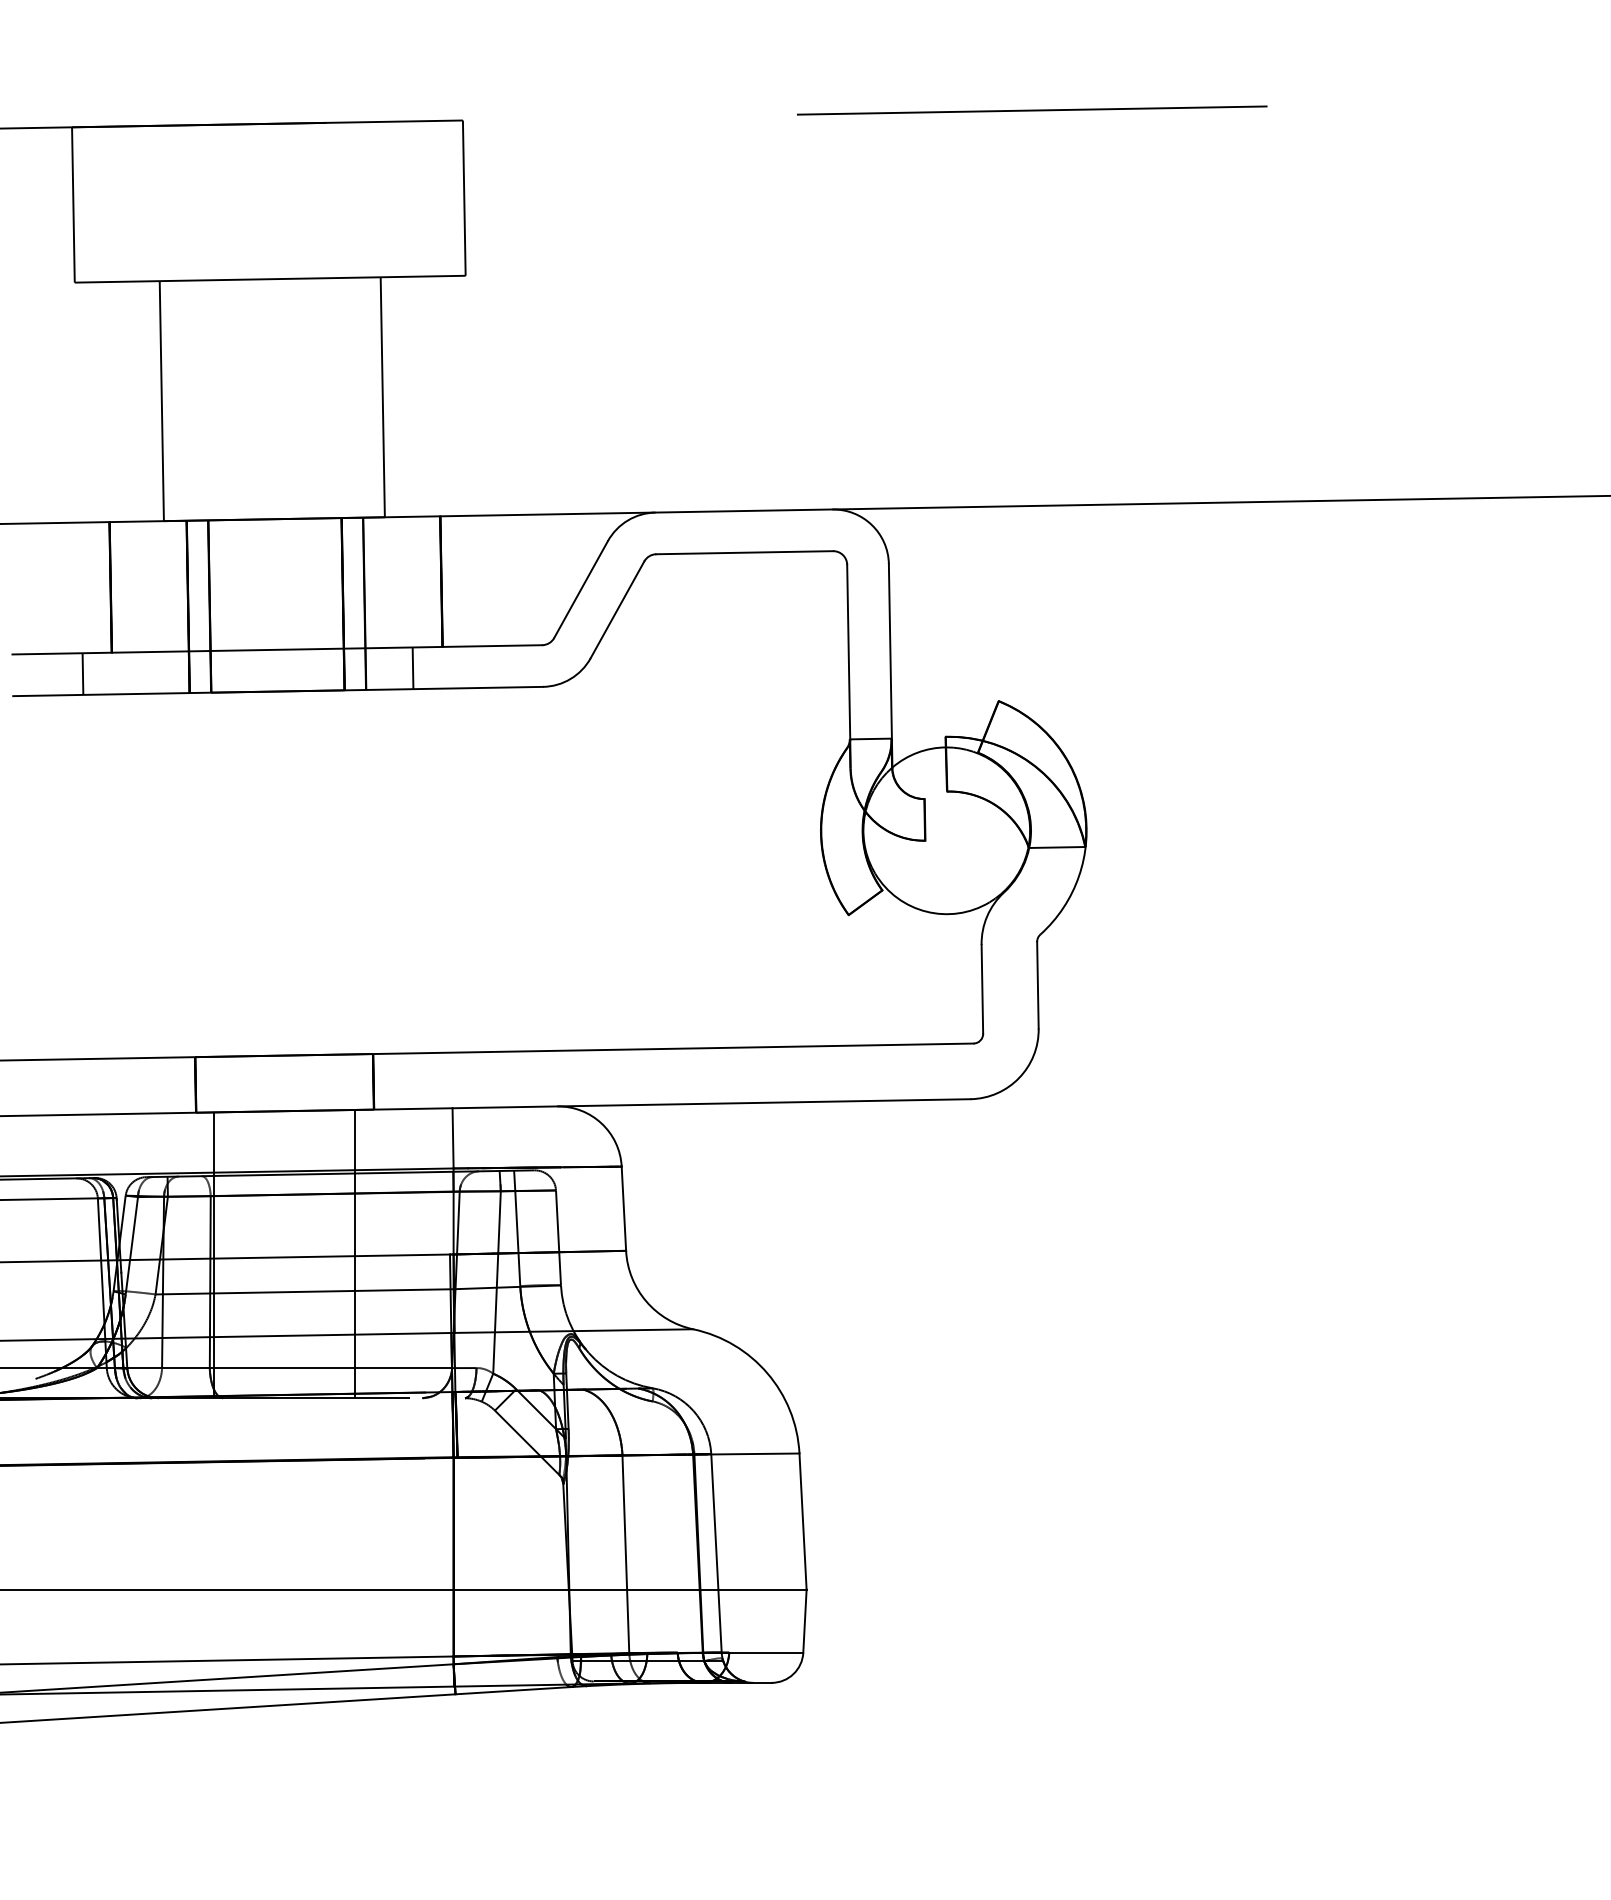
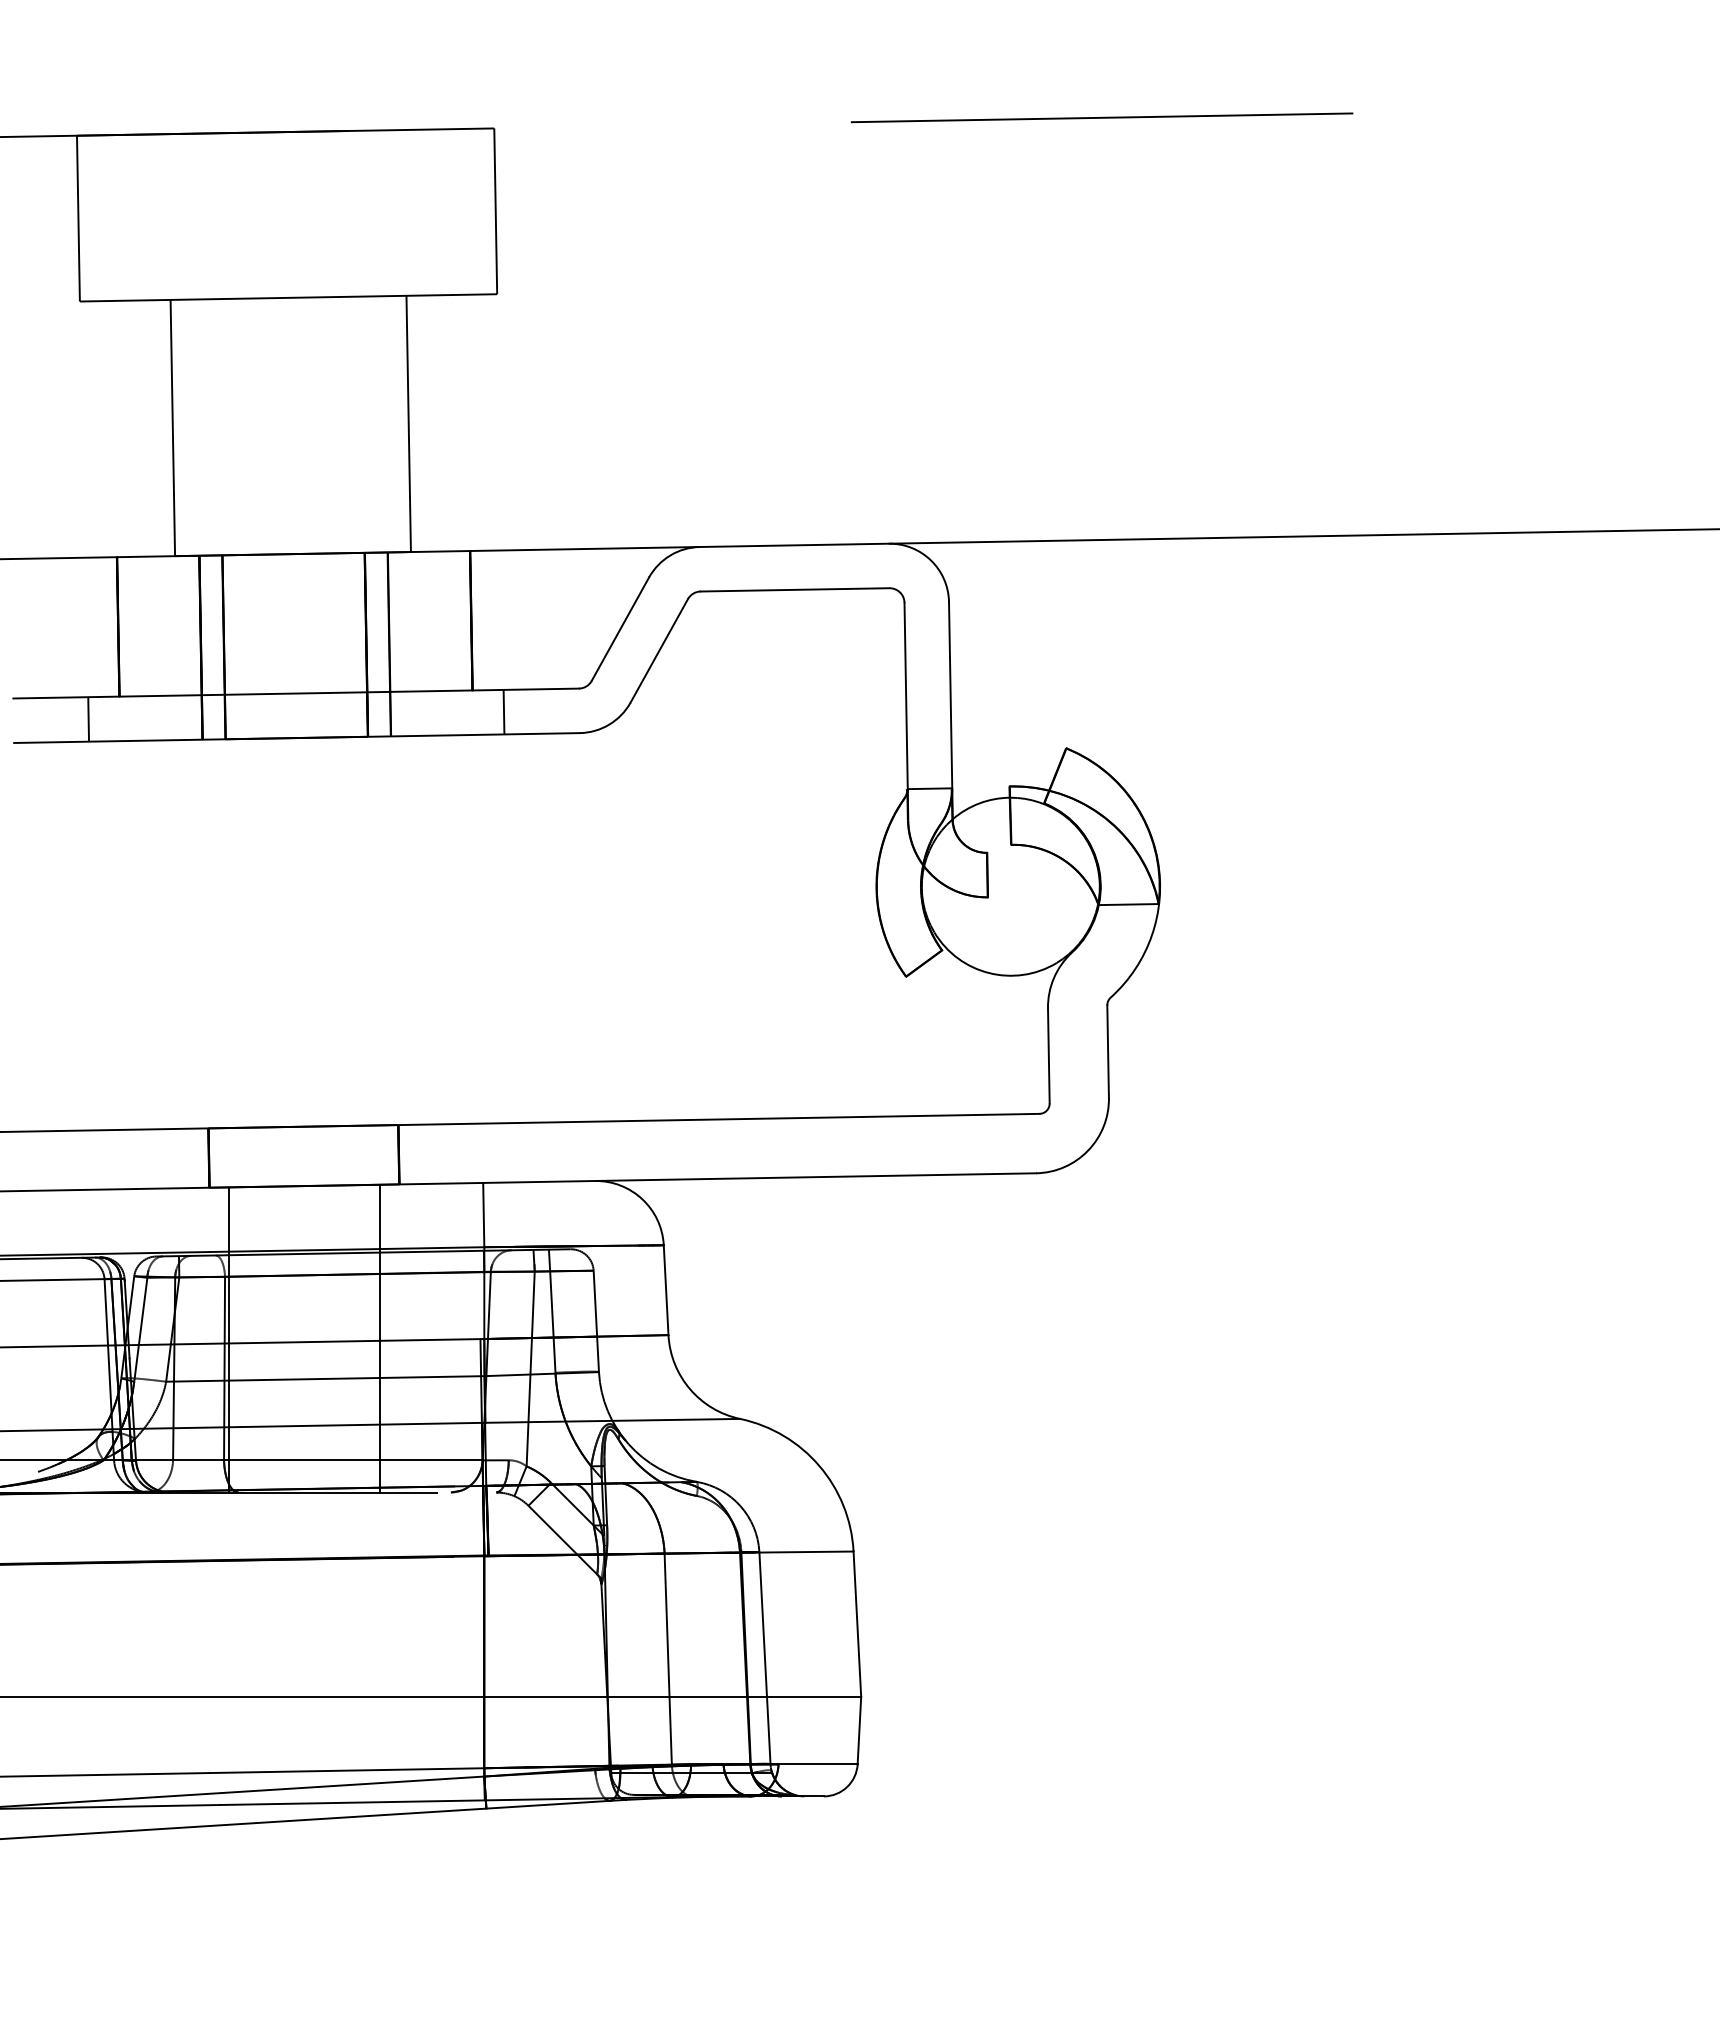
line: (412, 667) -> (503, 711), moved

